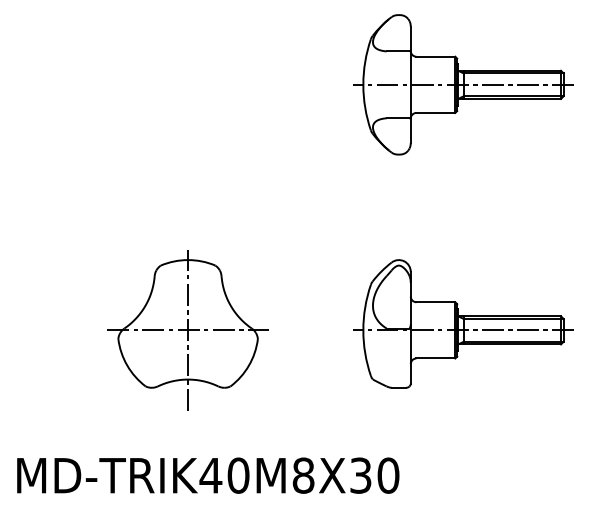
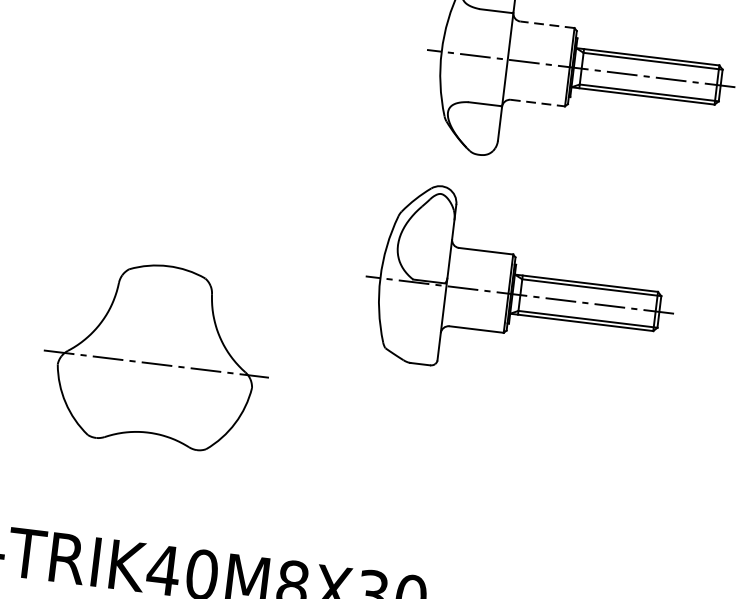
line: (435, 56) -> (546, 24), solid -> dashed
line: (436, 112) -> (538, 102), solid -> dashed
part: (463, 323) -> (521, 285), moved
line: (188, 330) -> (156, 364), removed

